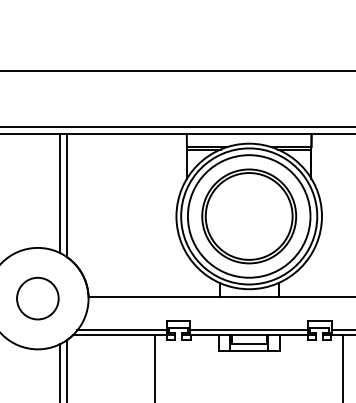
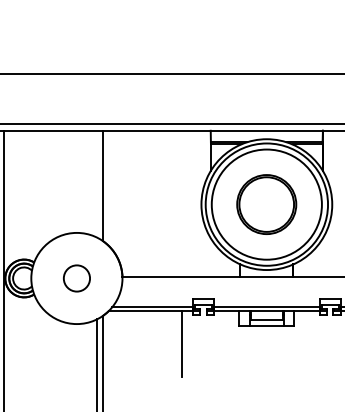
line: (59, 192) -> (96, 183), removed
part: (248, 216) -> (266, 204), size x0.7
circle: (37, 298) -> (76, 278), size x0.7

